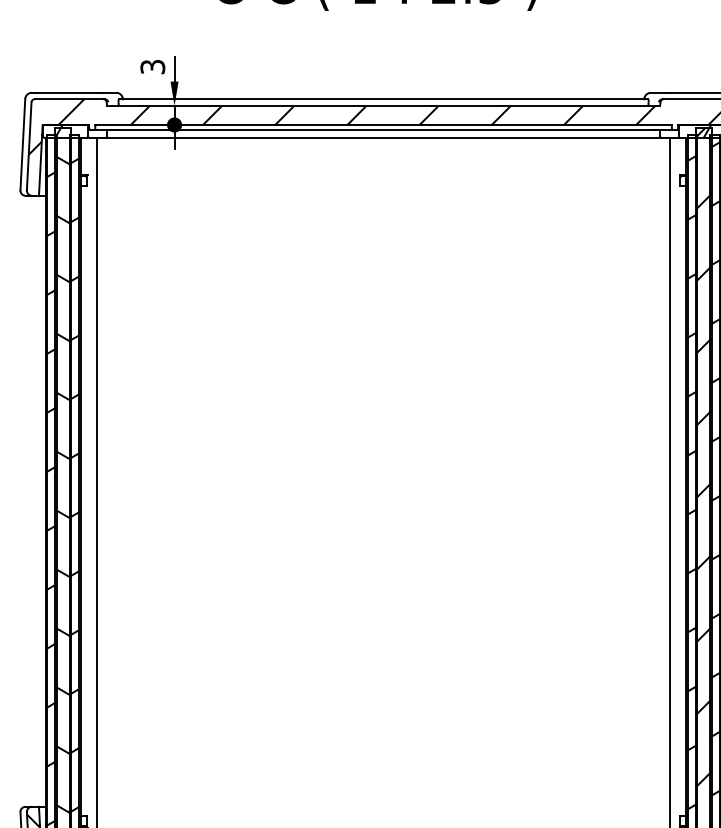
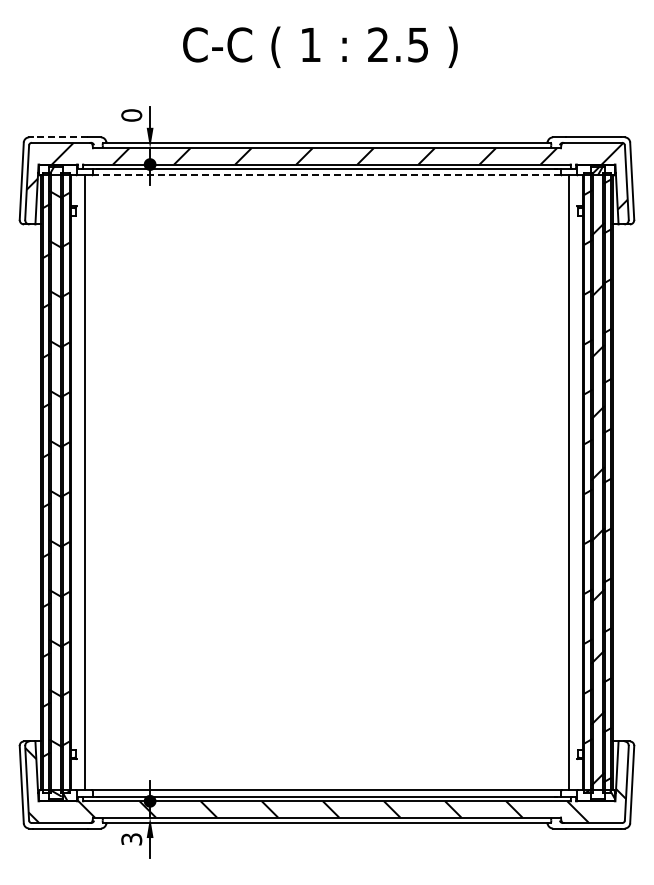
text: (152, 67) -> (131, 115), 3 -> 0
line: (68, 93) -> (60, 137), solid -> dashed
line: (384, 137) -> (327, 175), solid -> dashed

